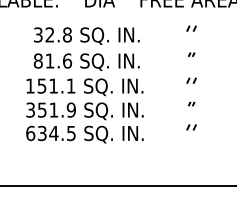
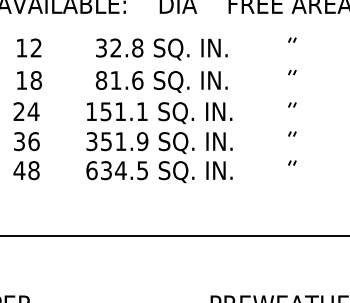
part: (191, 28) -> (292, 39), size x0.62
part: (191, 80) -> (292, 104), size x0.62
part: (191, 126) -> (292, 162), size x0.62

